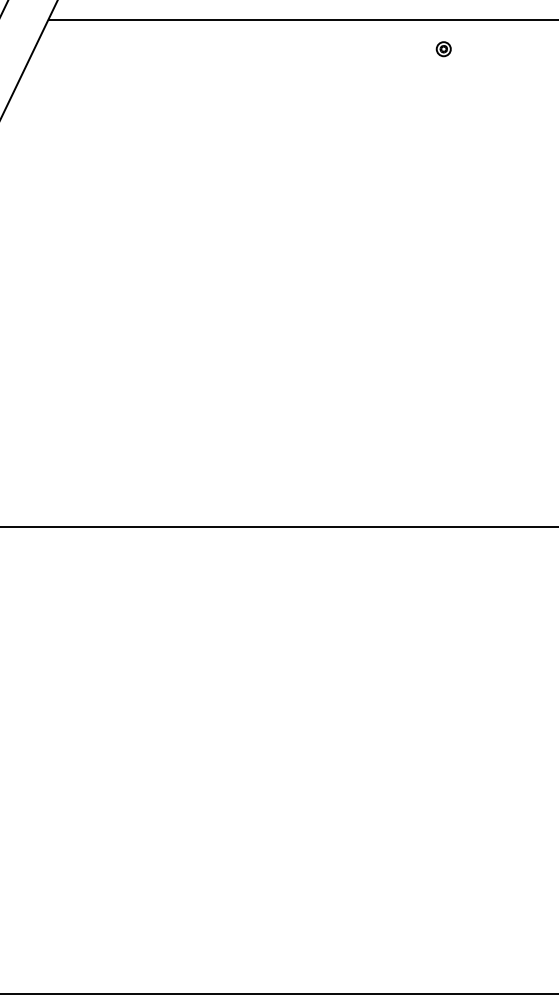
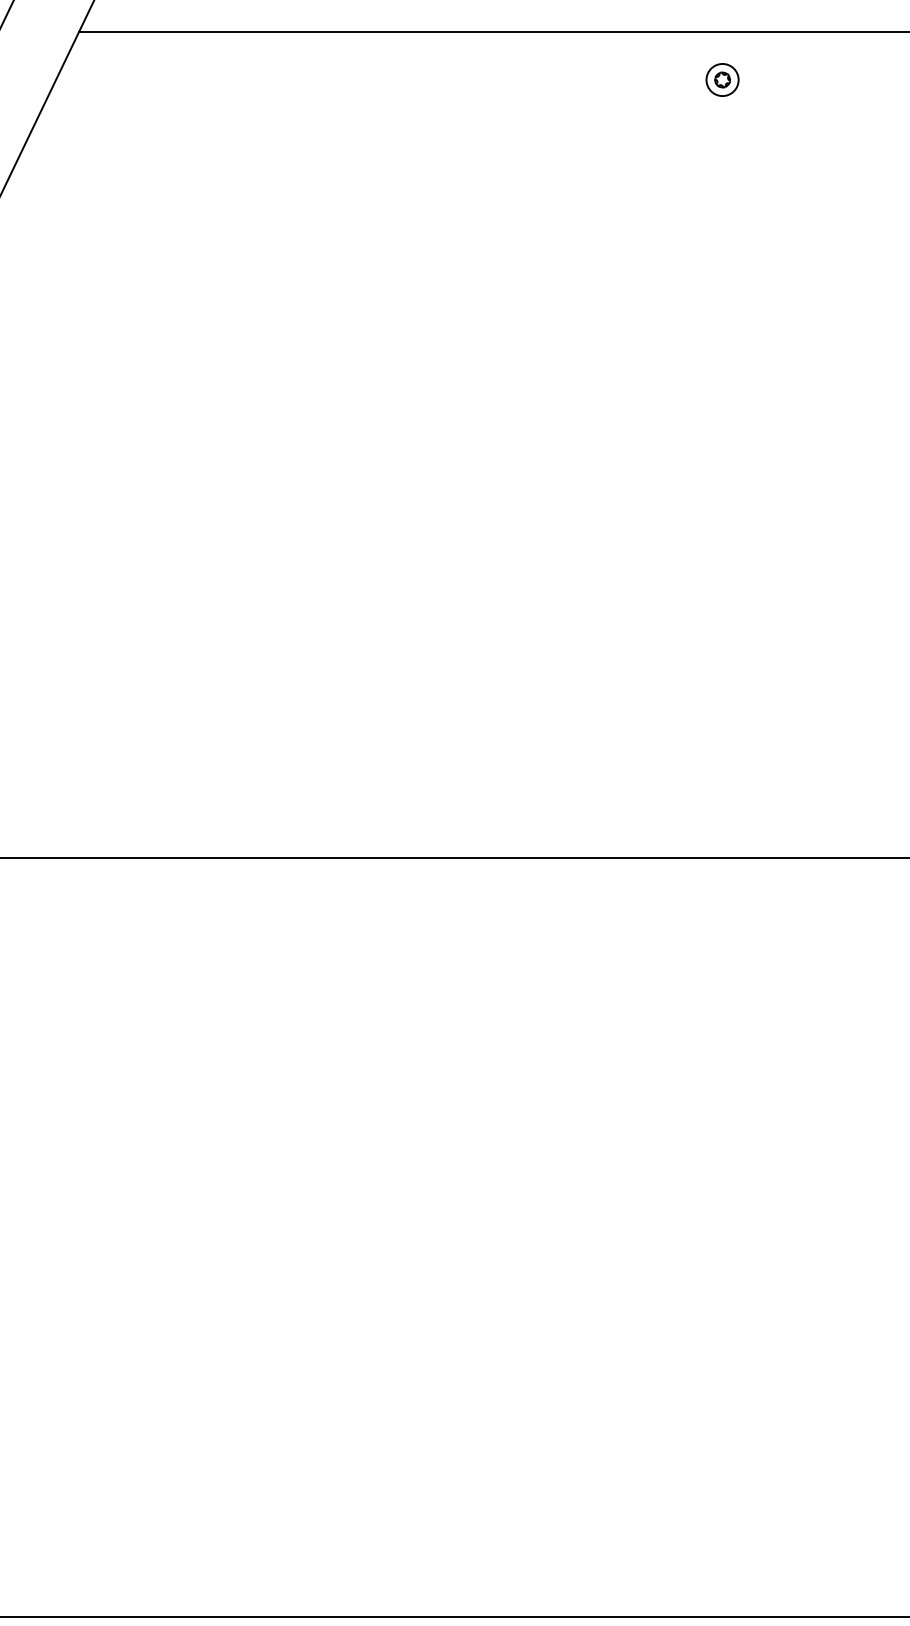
part: (443, 49) -> (721, 80), size x1.4

